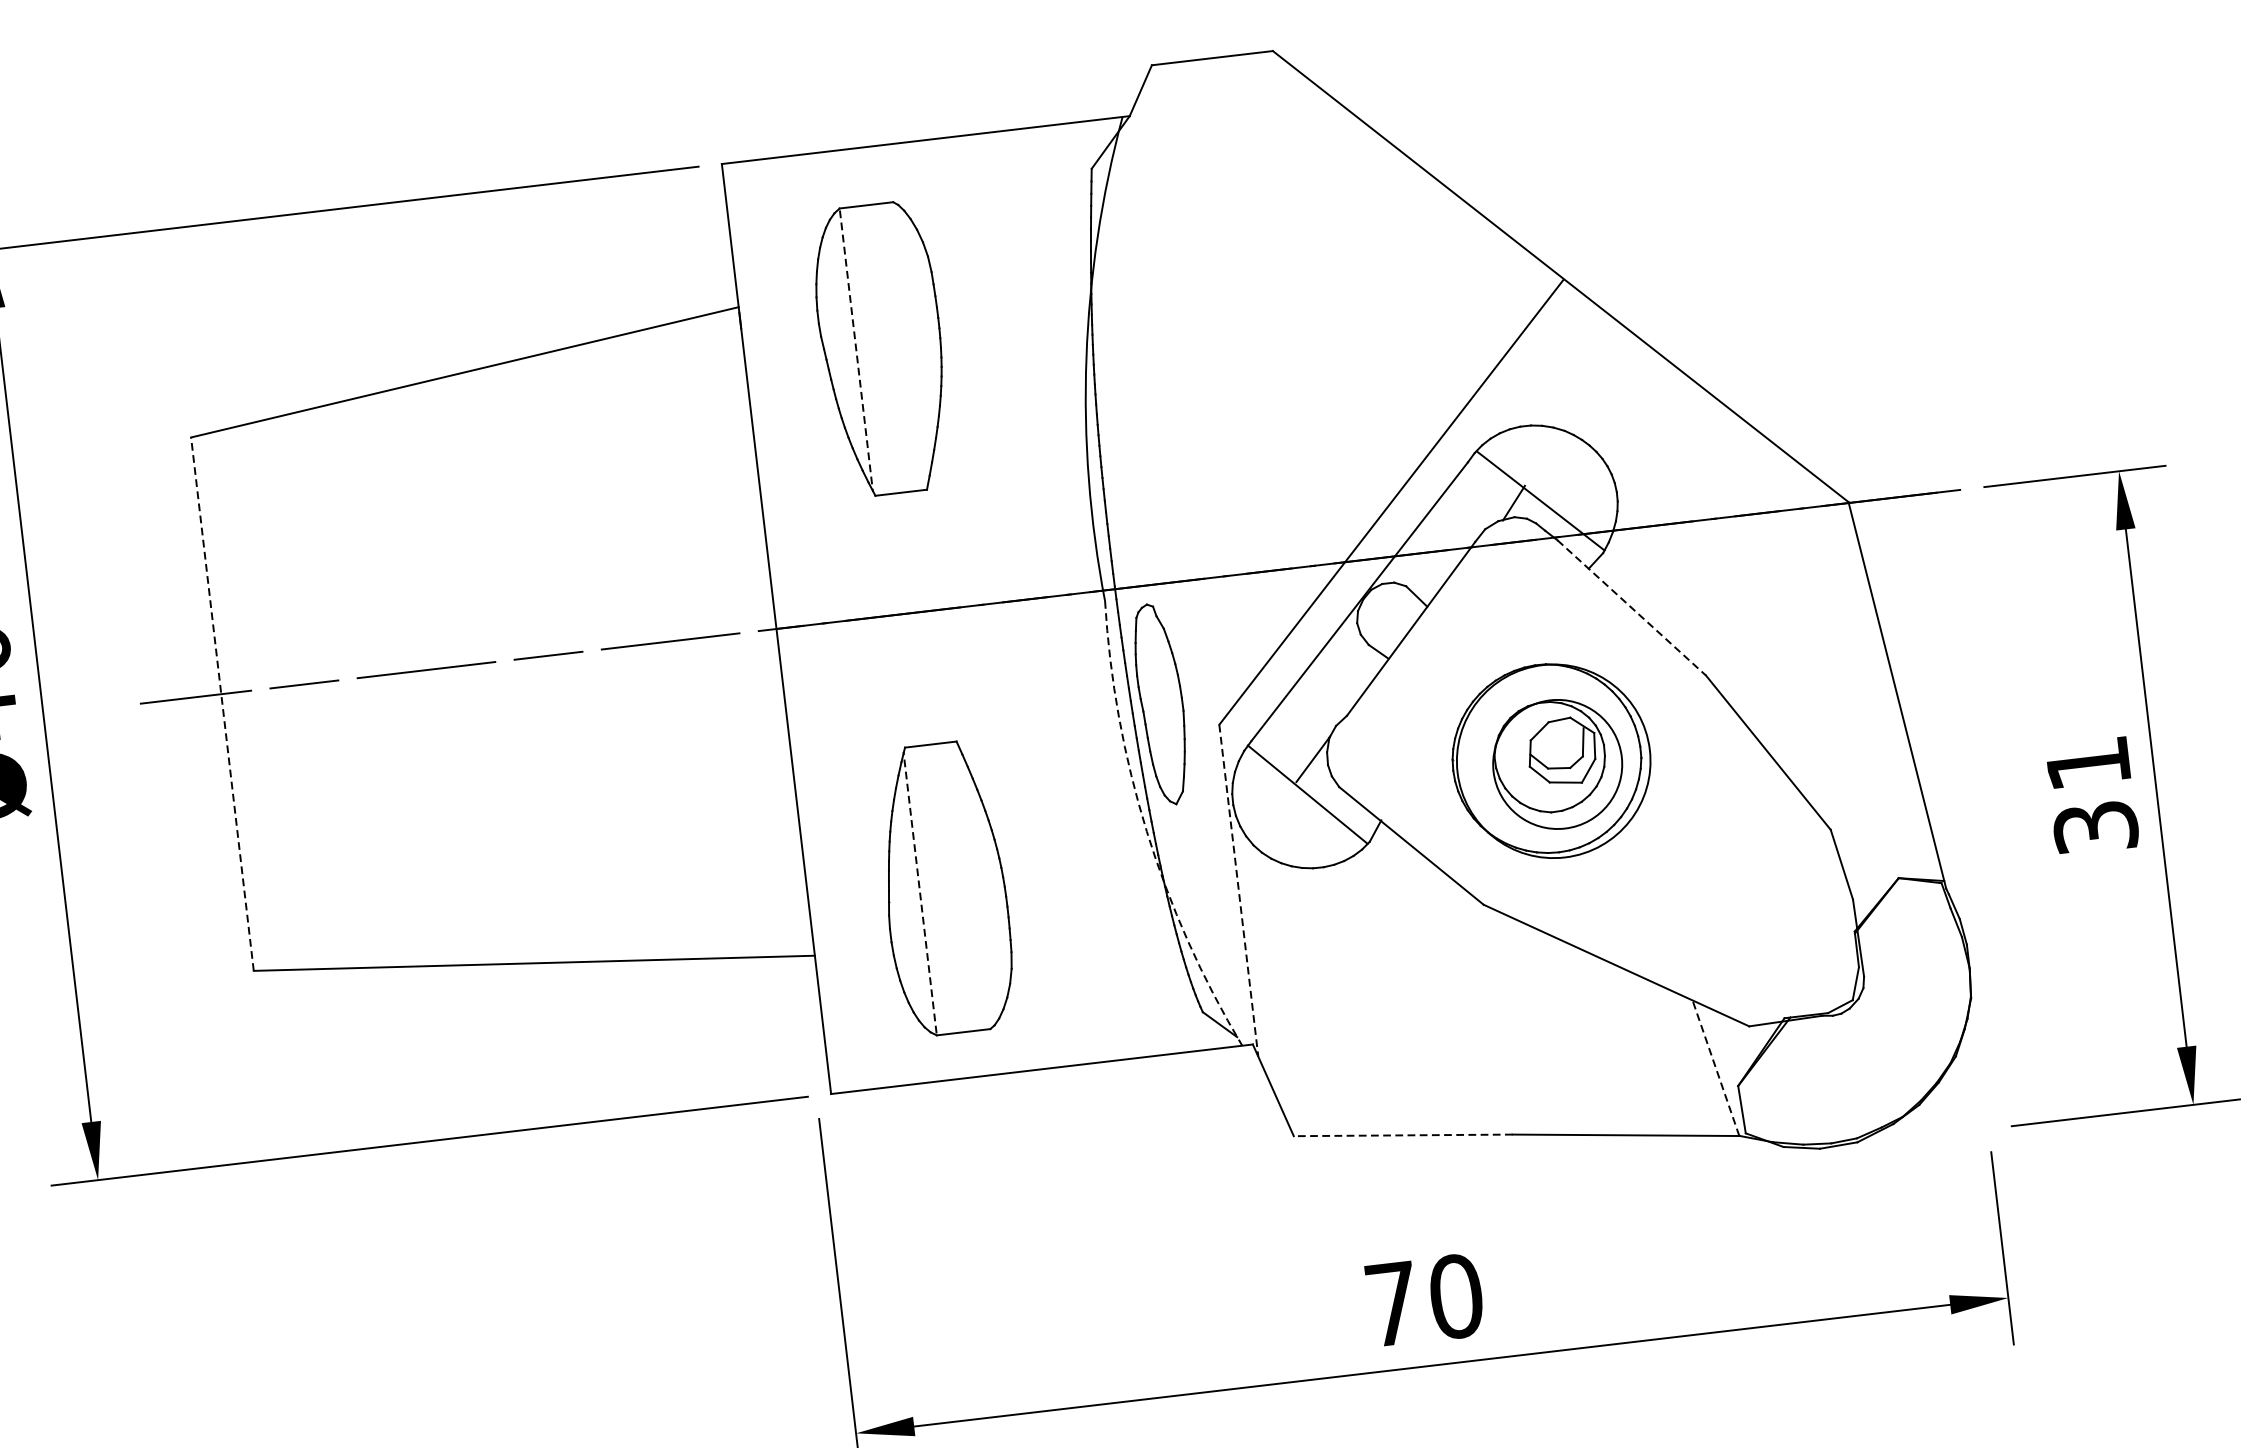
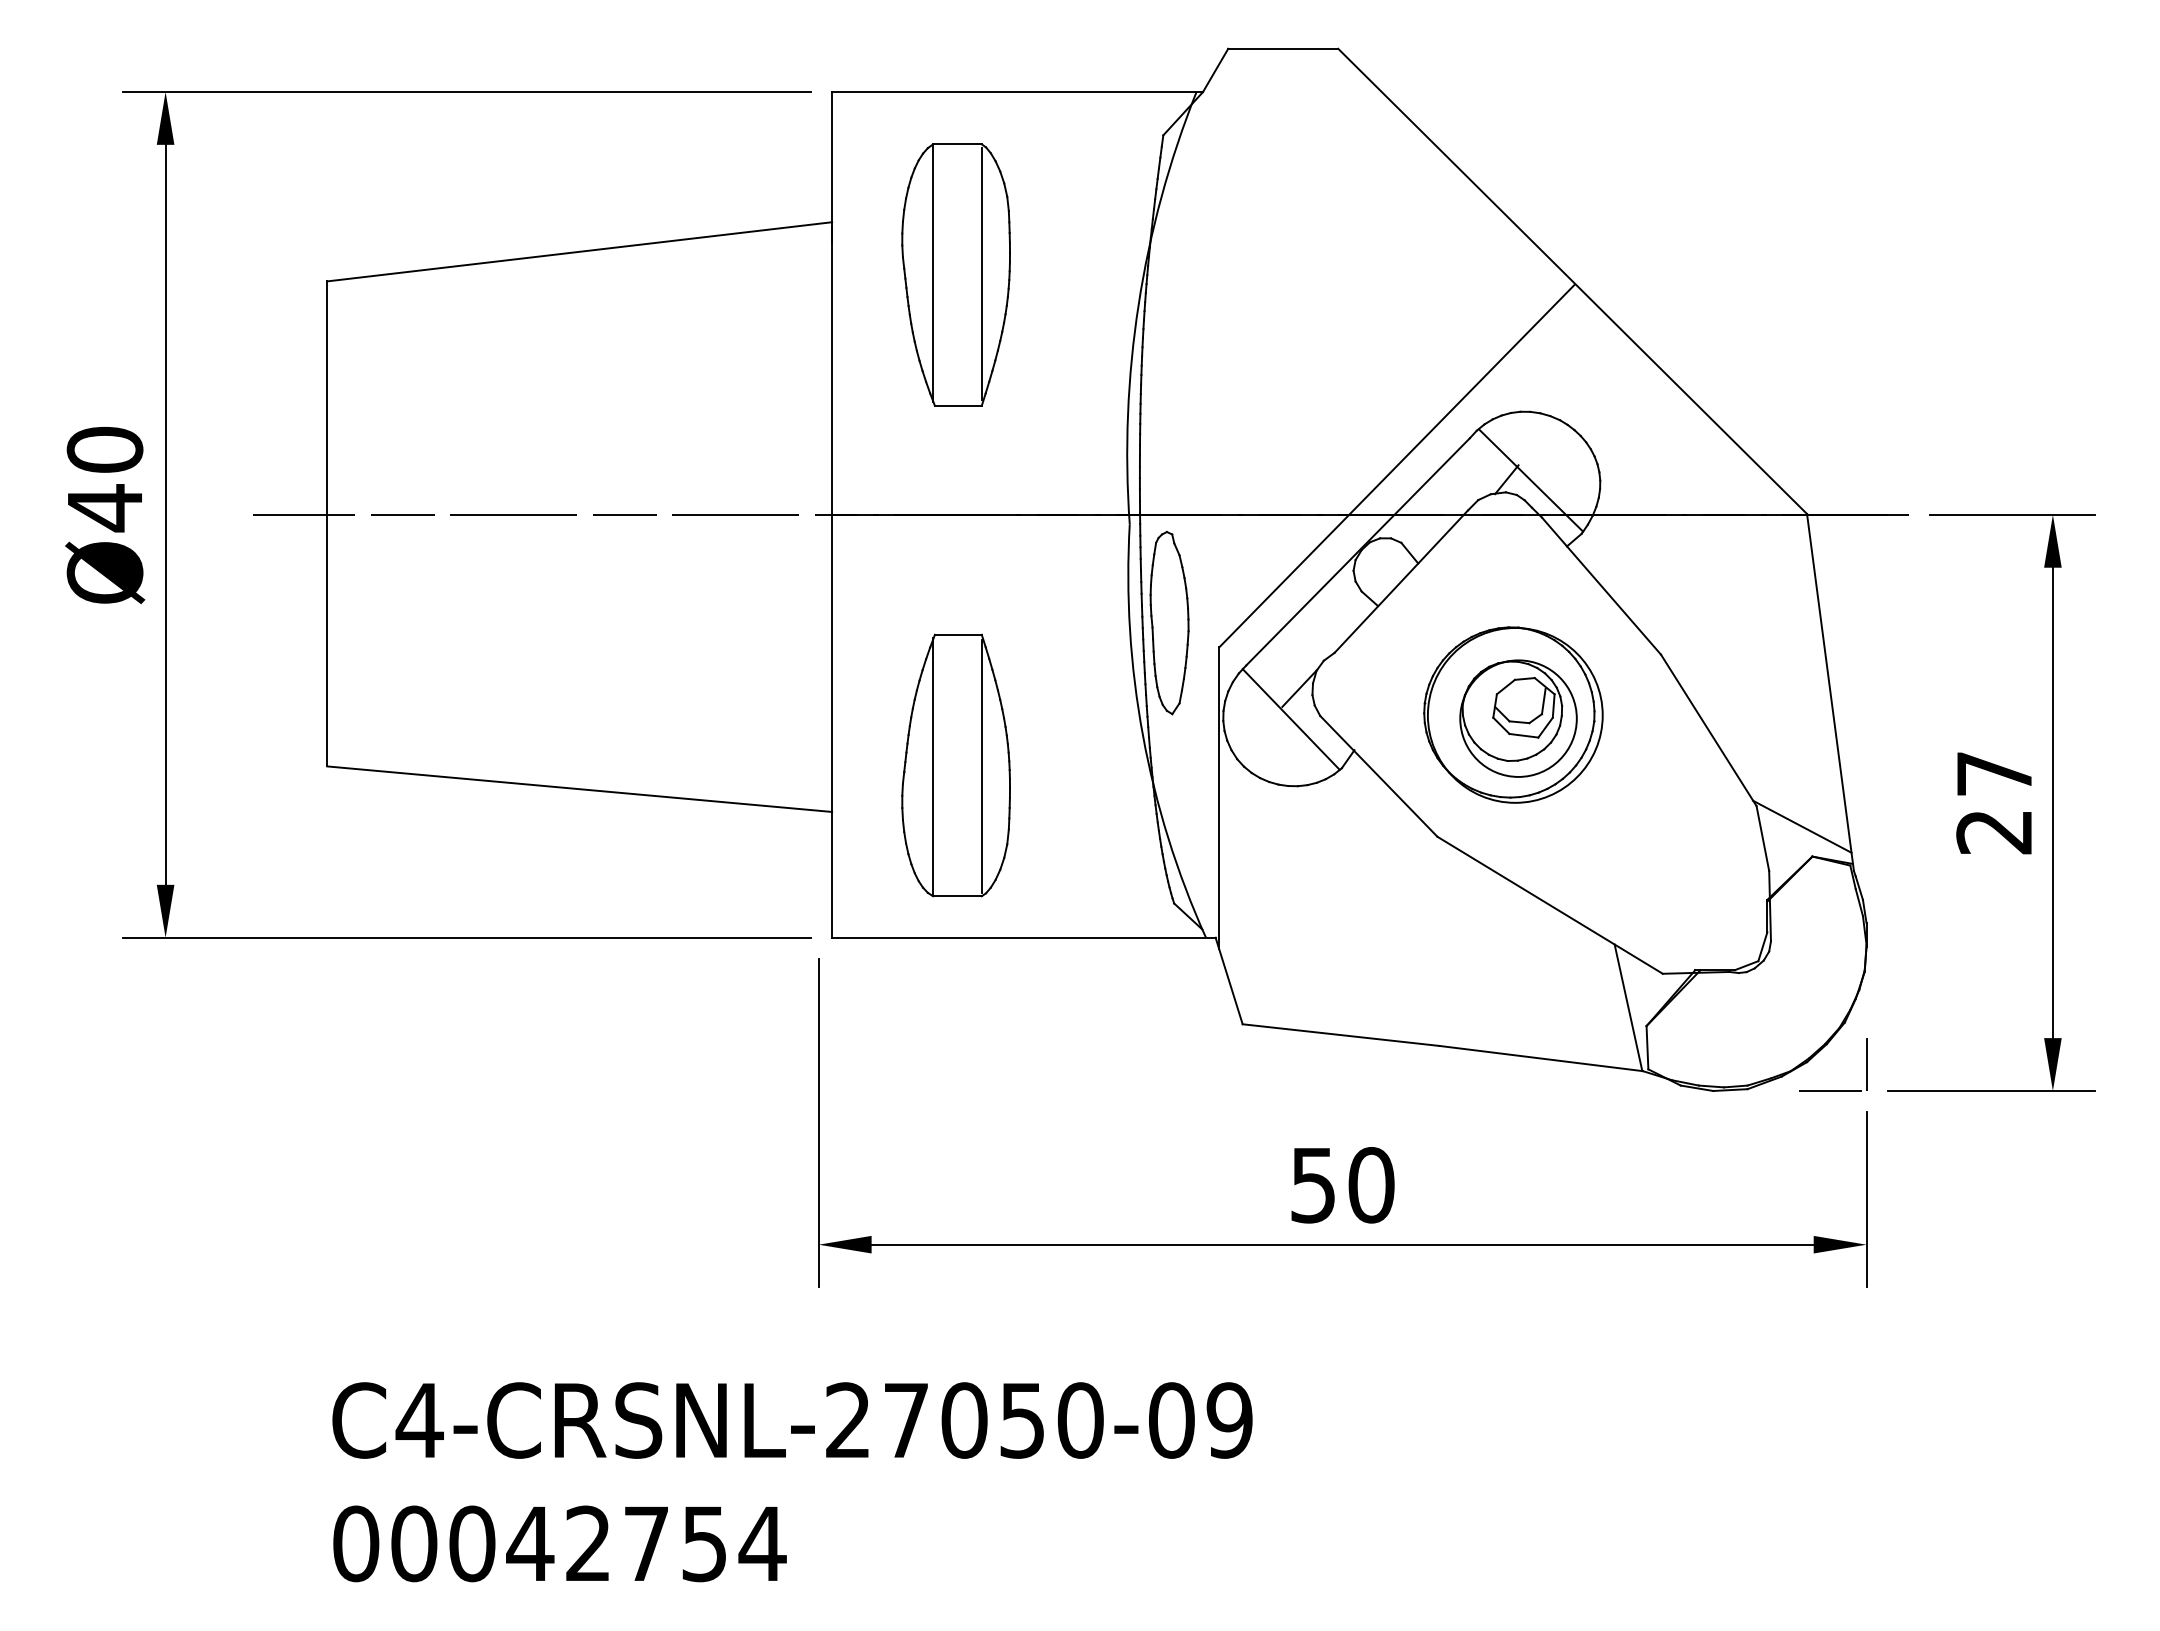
line: (909, 344) -> (981, 273), added
line: (856, 351) -> (933, 274), dashed -> solid
line: (1631, 608) -> (1601, 586), dashed -> solid
line: (222, 703) -> (327, 523), dashed -> solid
text: (2092, 796) -> (1994, 803), 31 -> 27
arc: (1146, 831) -> (1142, 735), dashed -> solid
line: (1882, 846) -> (1801, 826), added
line: (973, 886) -> (981, 766), added
line: (1239, 890) -> (1219, 798), dashed -> solid
line: (920, 891) -> (933, 765), dashed -> solid
line: (1715, 1067) -> (1628, 1007), dashed -> solid
part: (1952, 1132) -> (1833, 1090), added
line: (1402, 1135) -> (1340, 1035), dashed -> solid
text: (1391, 1304) -> (1312, 1185), 70 -> 50

